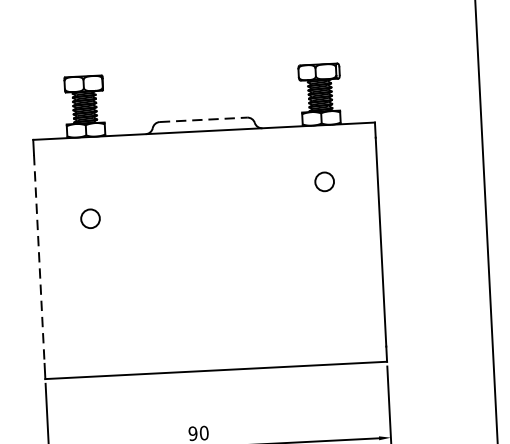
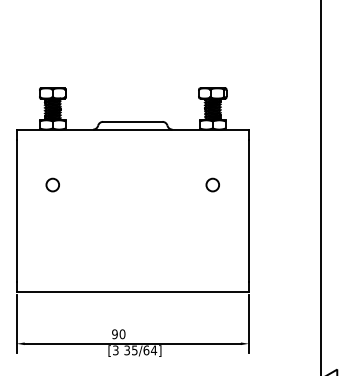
line: (203, 119) -> (132, 121), dashed -> solid
circle: (324, 181) -> (212, 184), moved
line: (38, 258) -> (16, 210), dashed -> solid

